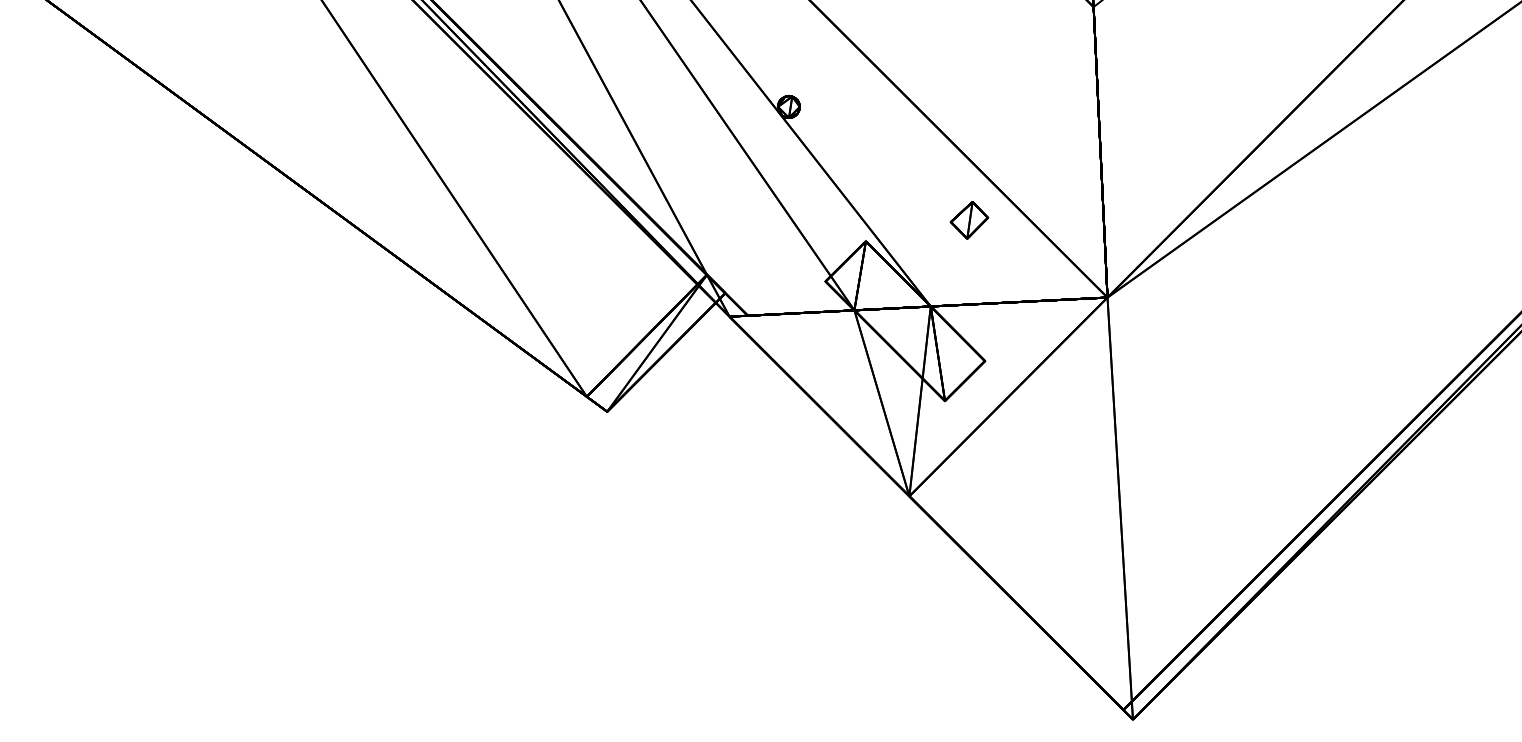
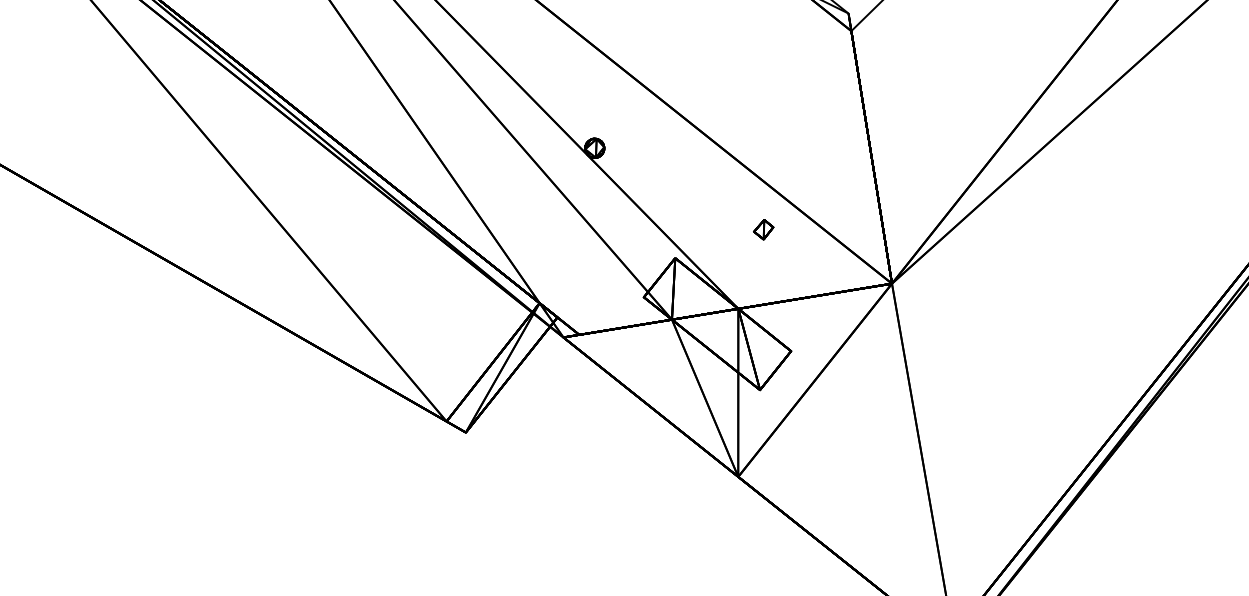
part: (969, 220) -> (763, 229), size x0.6

